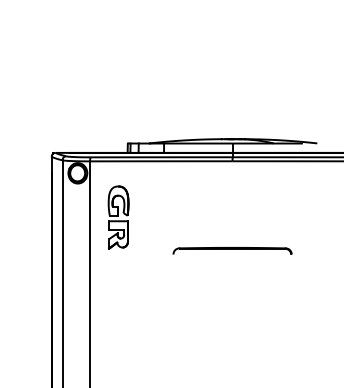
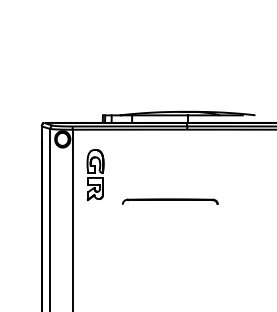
part: (232, 250) -> (170, 201), moved

